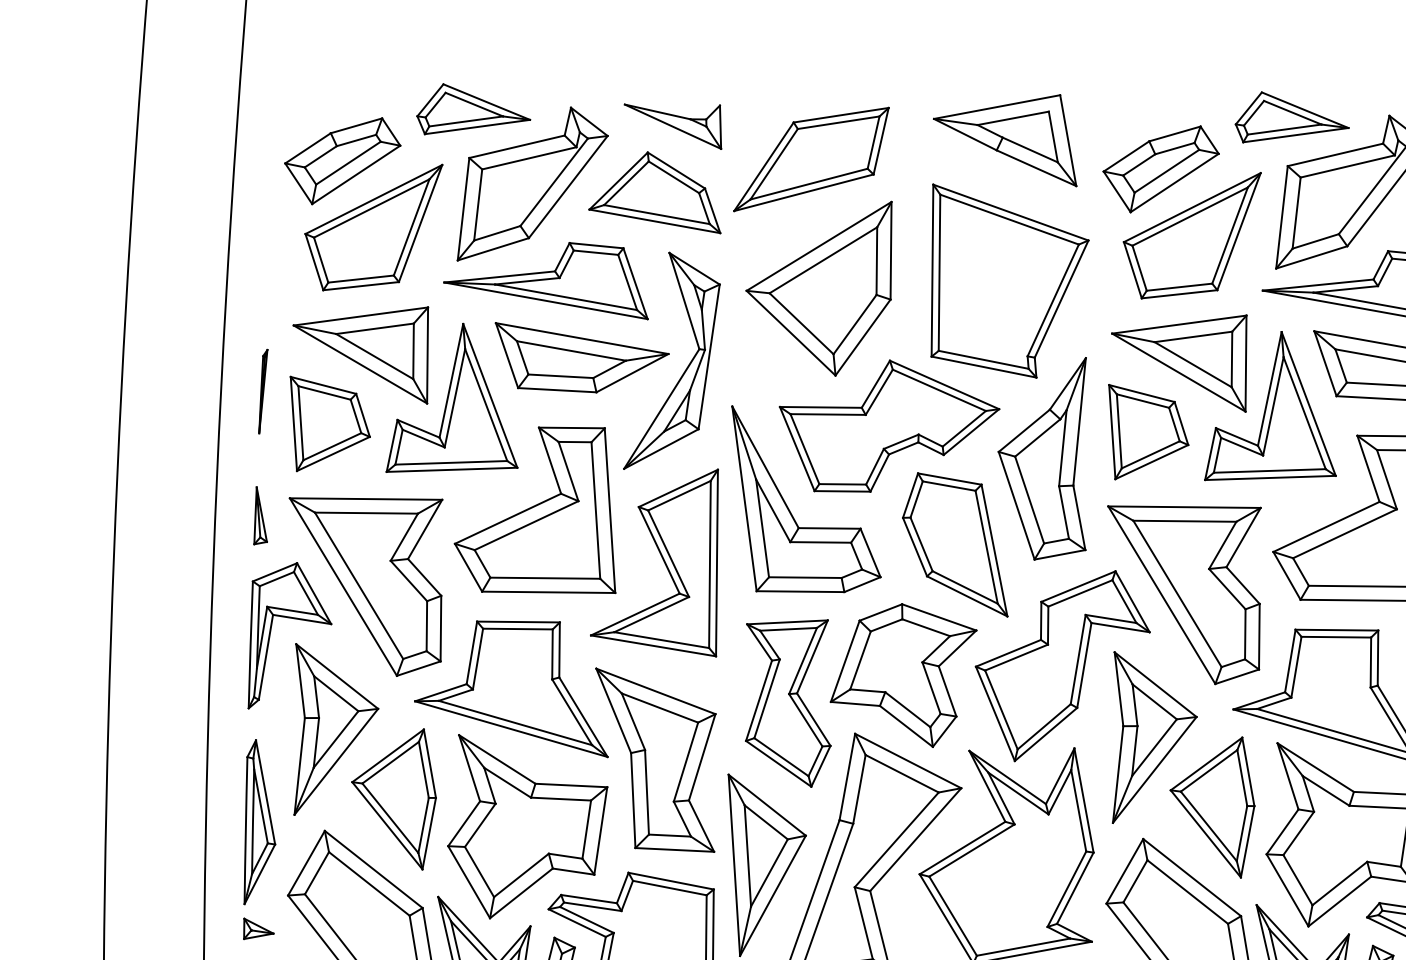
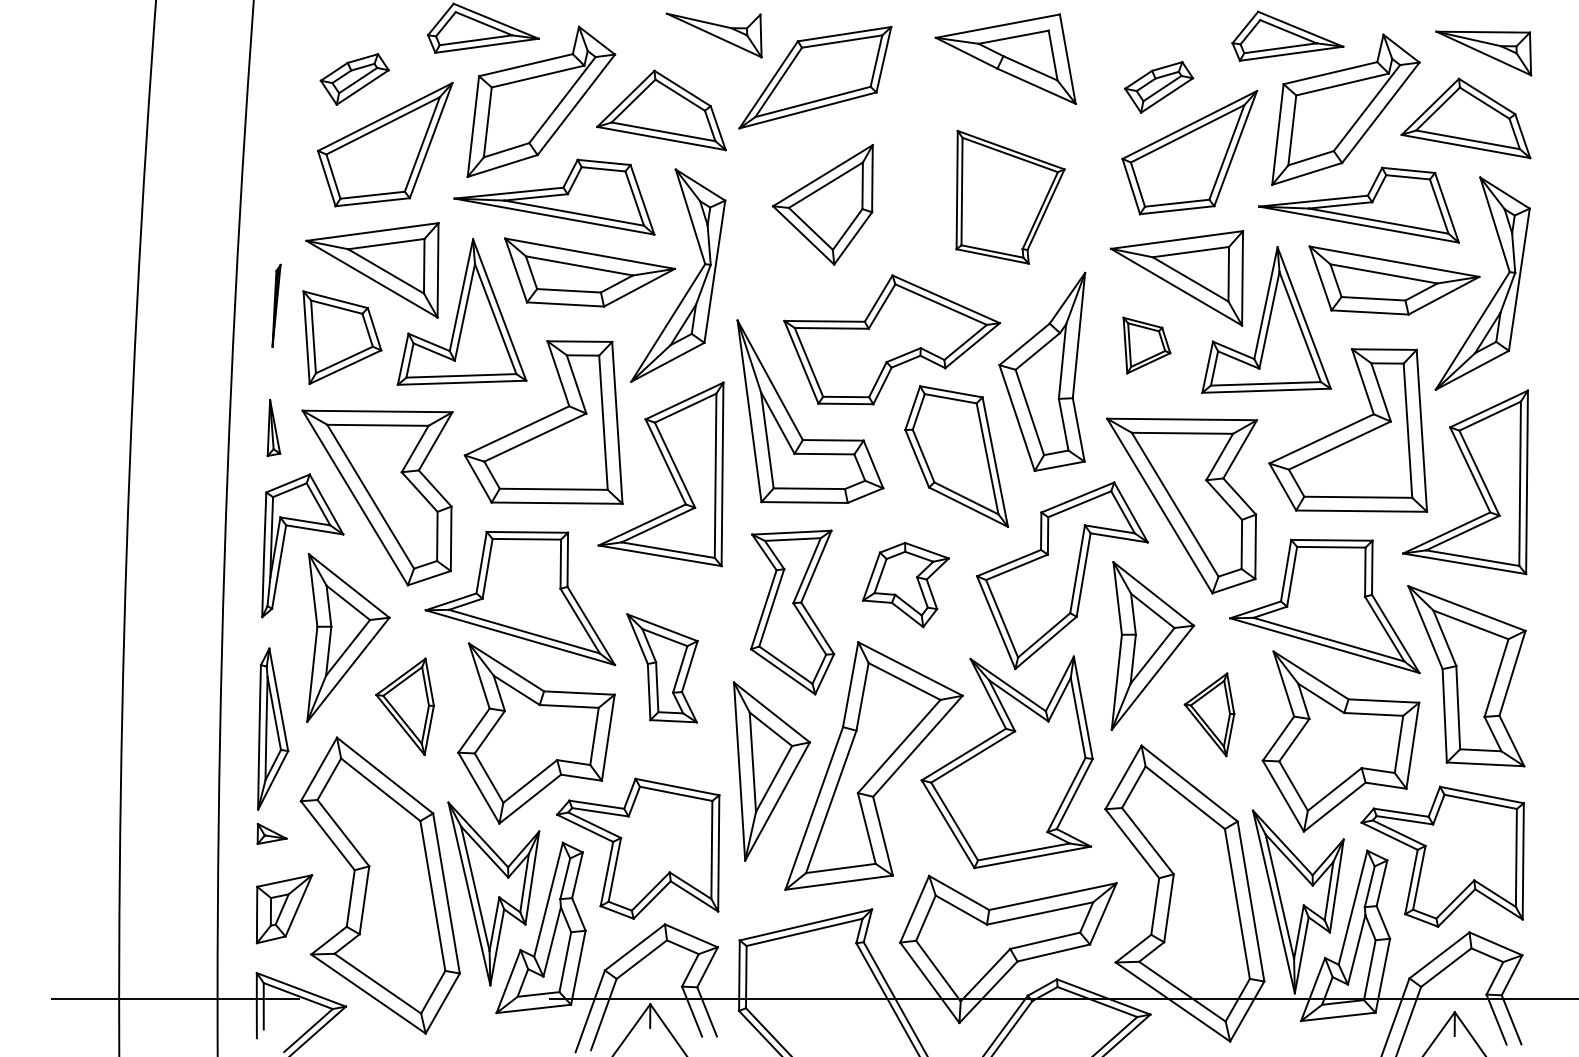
part: (673, 126) -> (714, 35), moved
part: (342, 161) -> (354, 79), size x0.6
part: (1160, 169) -> (1158, 87), size x0.6
part: (1009, 281) -> (1010, 197), size x0.7
part: (818, 288) -> (822, 204), size x0.7
part: (1148, 431) -> (1146, 345), size x0.6
part: (903, 675) -> (905, 584), size x0.6
part: (655, 760) -> (662, 668), size x0.6
part: (393, 799) -> (404, 706), size x0.7
part: (1212, 807) -> (1209, 714), size x0.6

